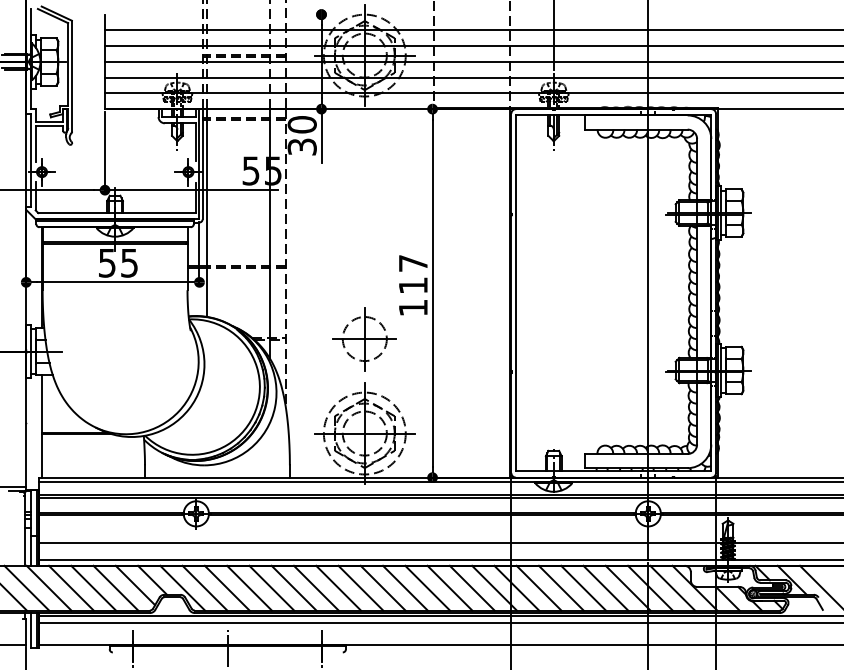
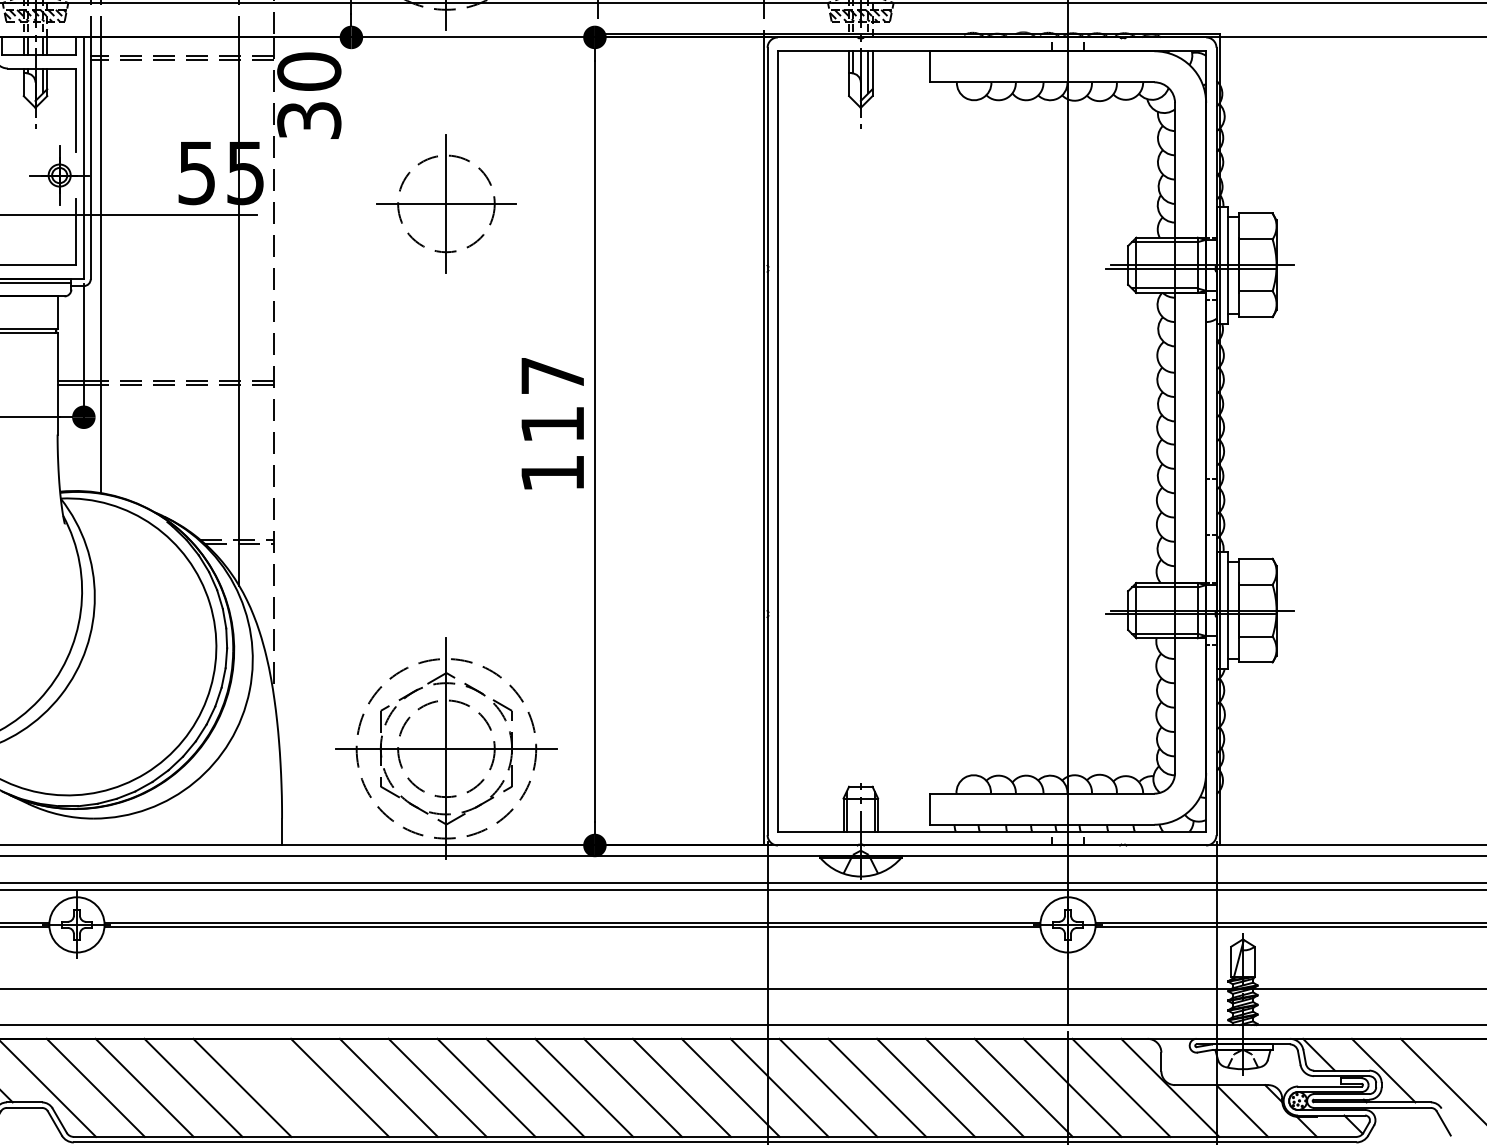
line: (321, 136) -> (351, 97), removed
part: (364, 339) -> (445, 204), moved
line: (293, 587) -> (290, 1086), removed

